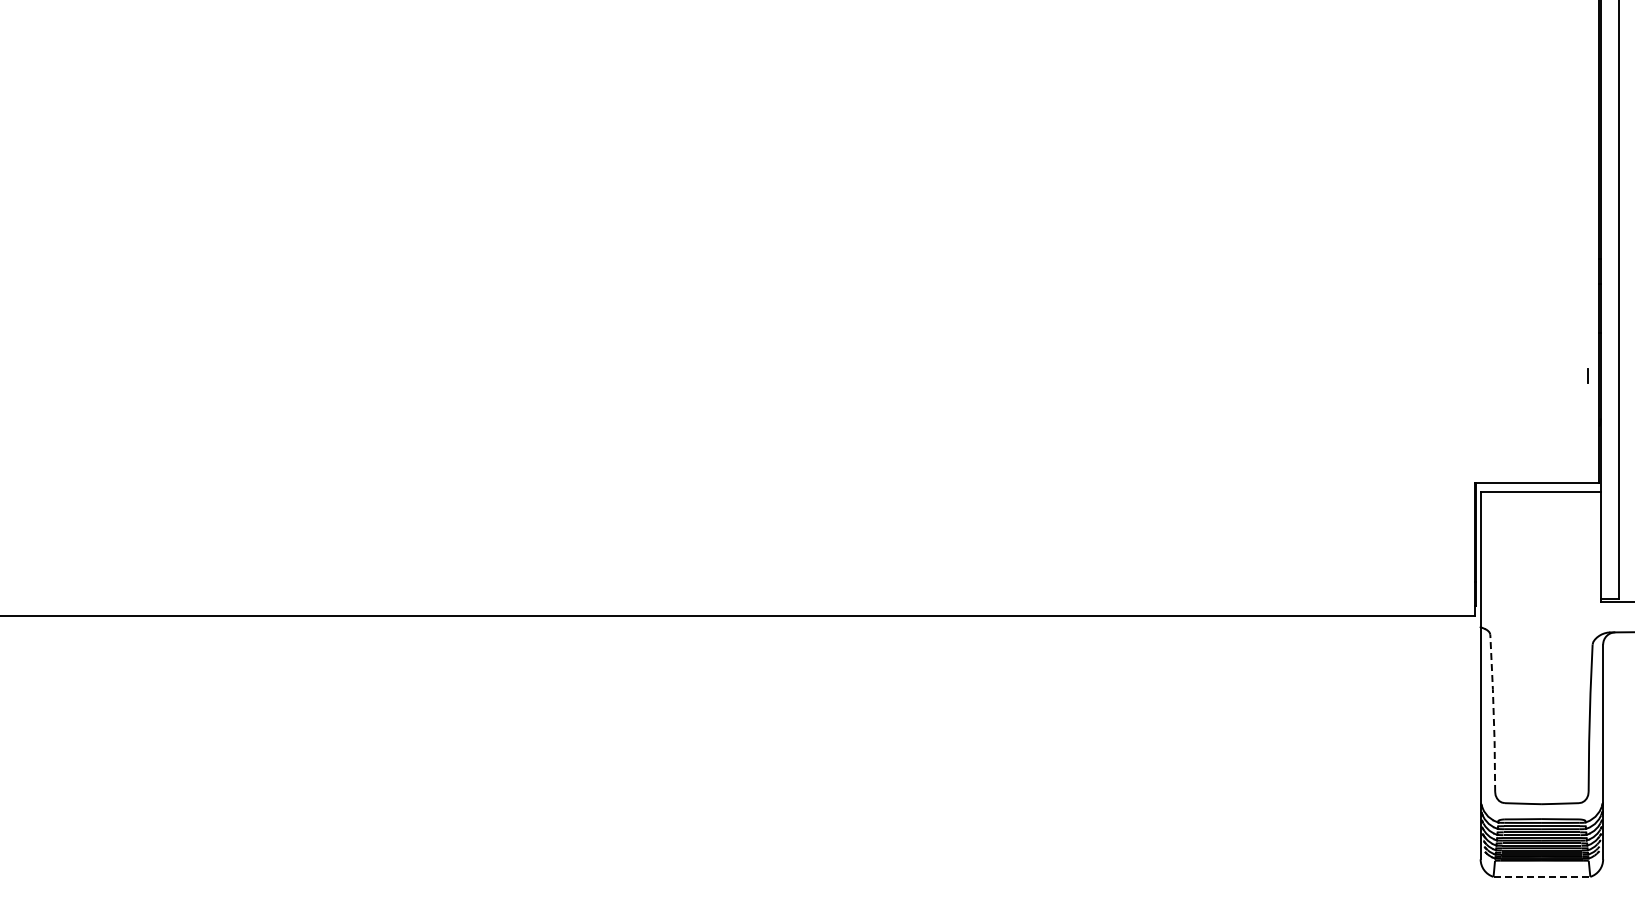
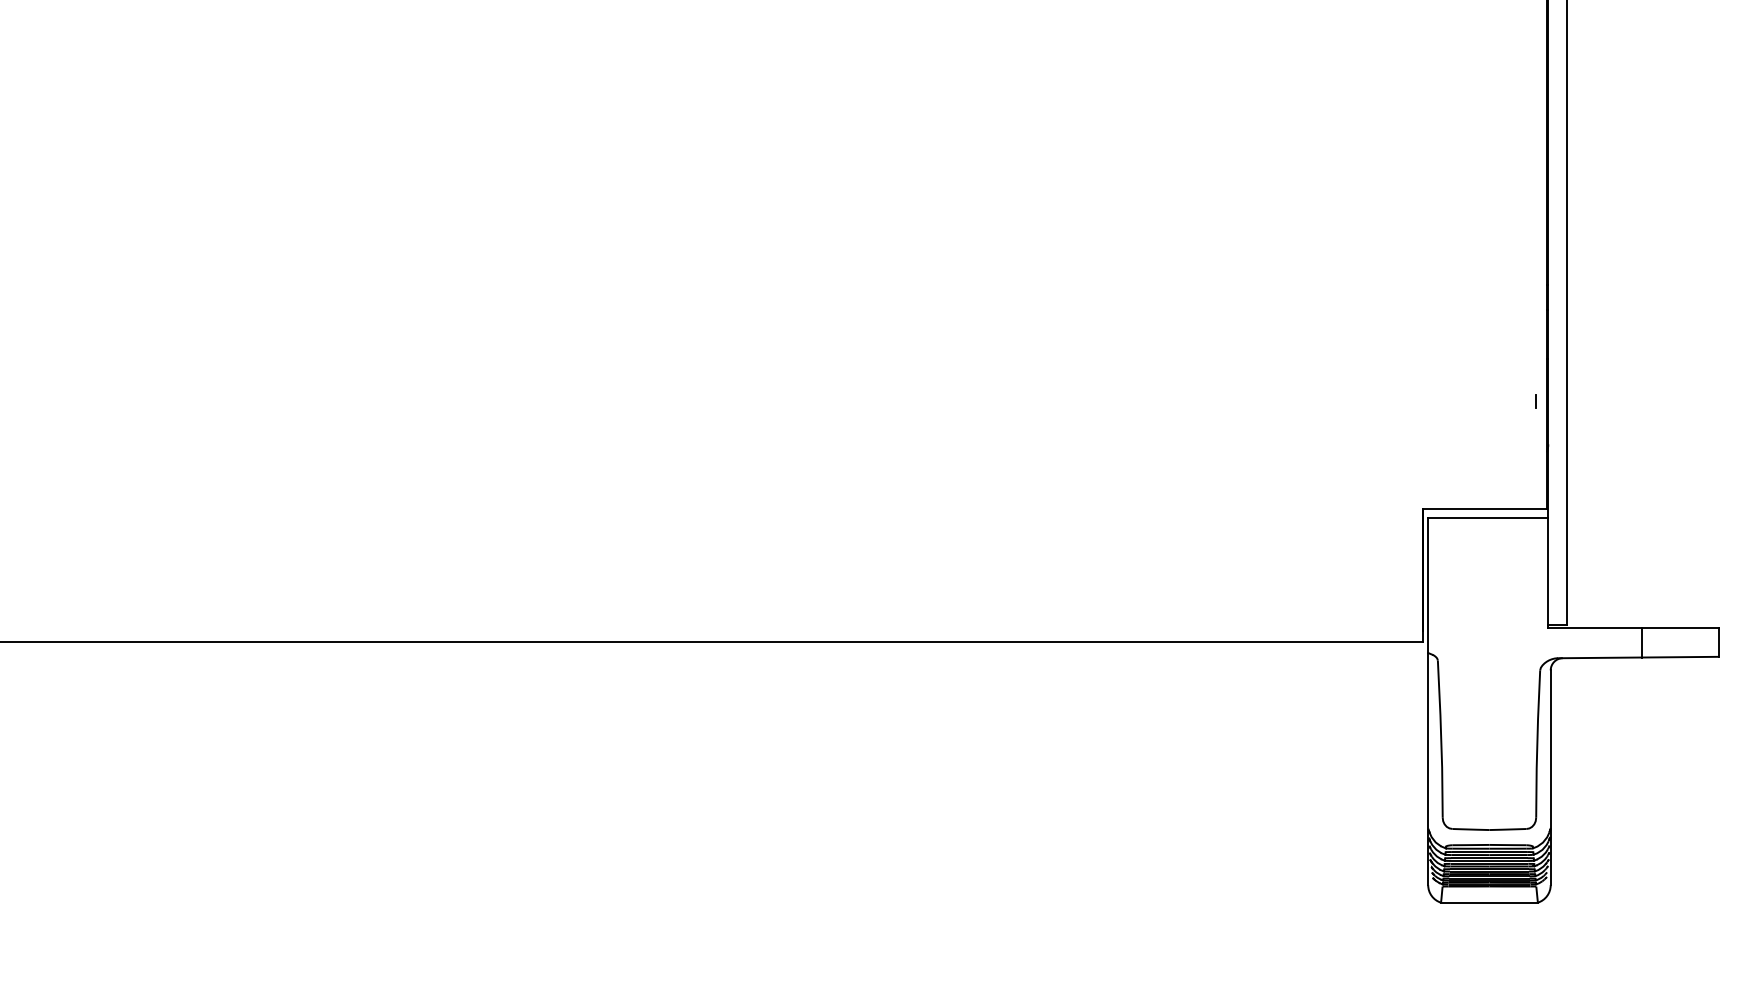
line: (1493, 712) -> (1441, 738), dashed -> solid
line: (1541, 876) -> (1489, 902), dashed -> solid

